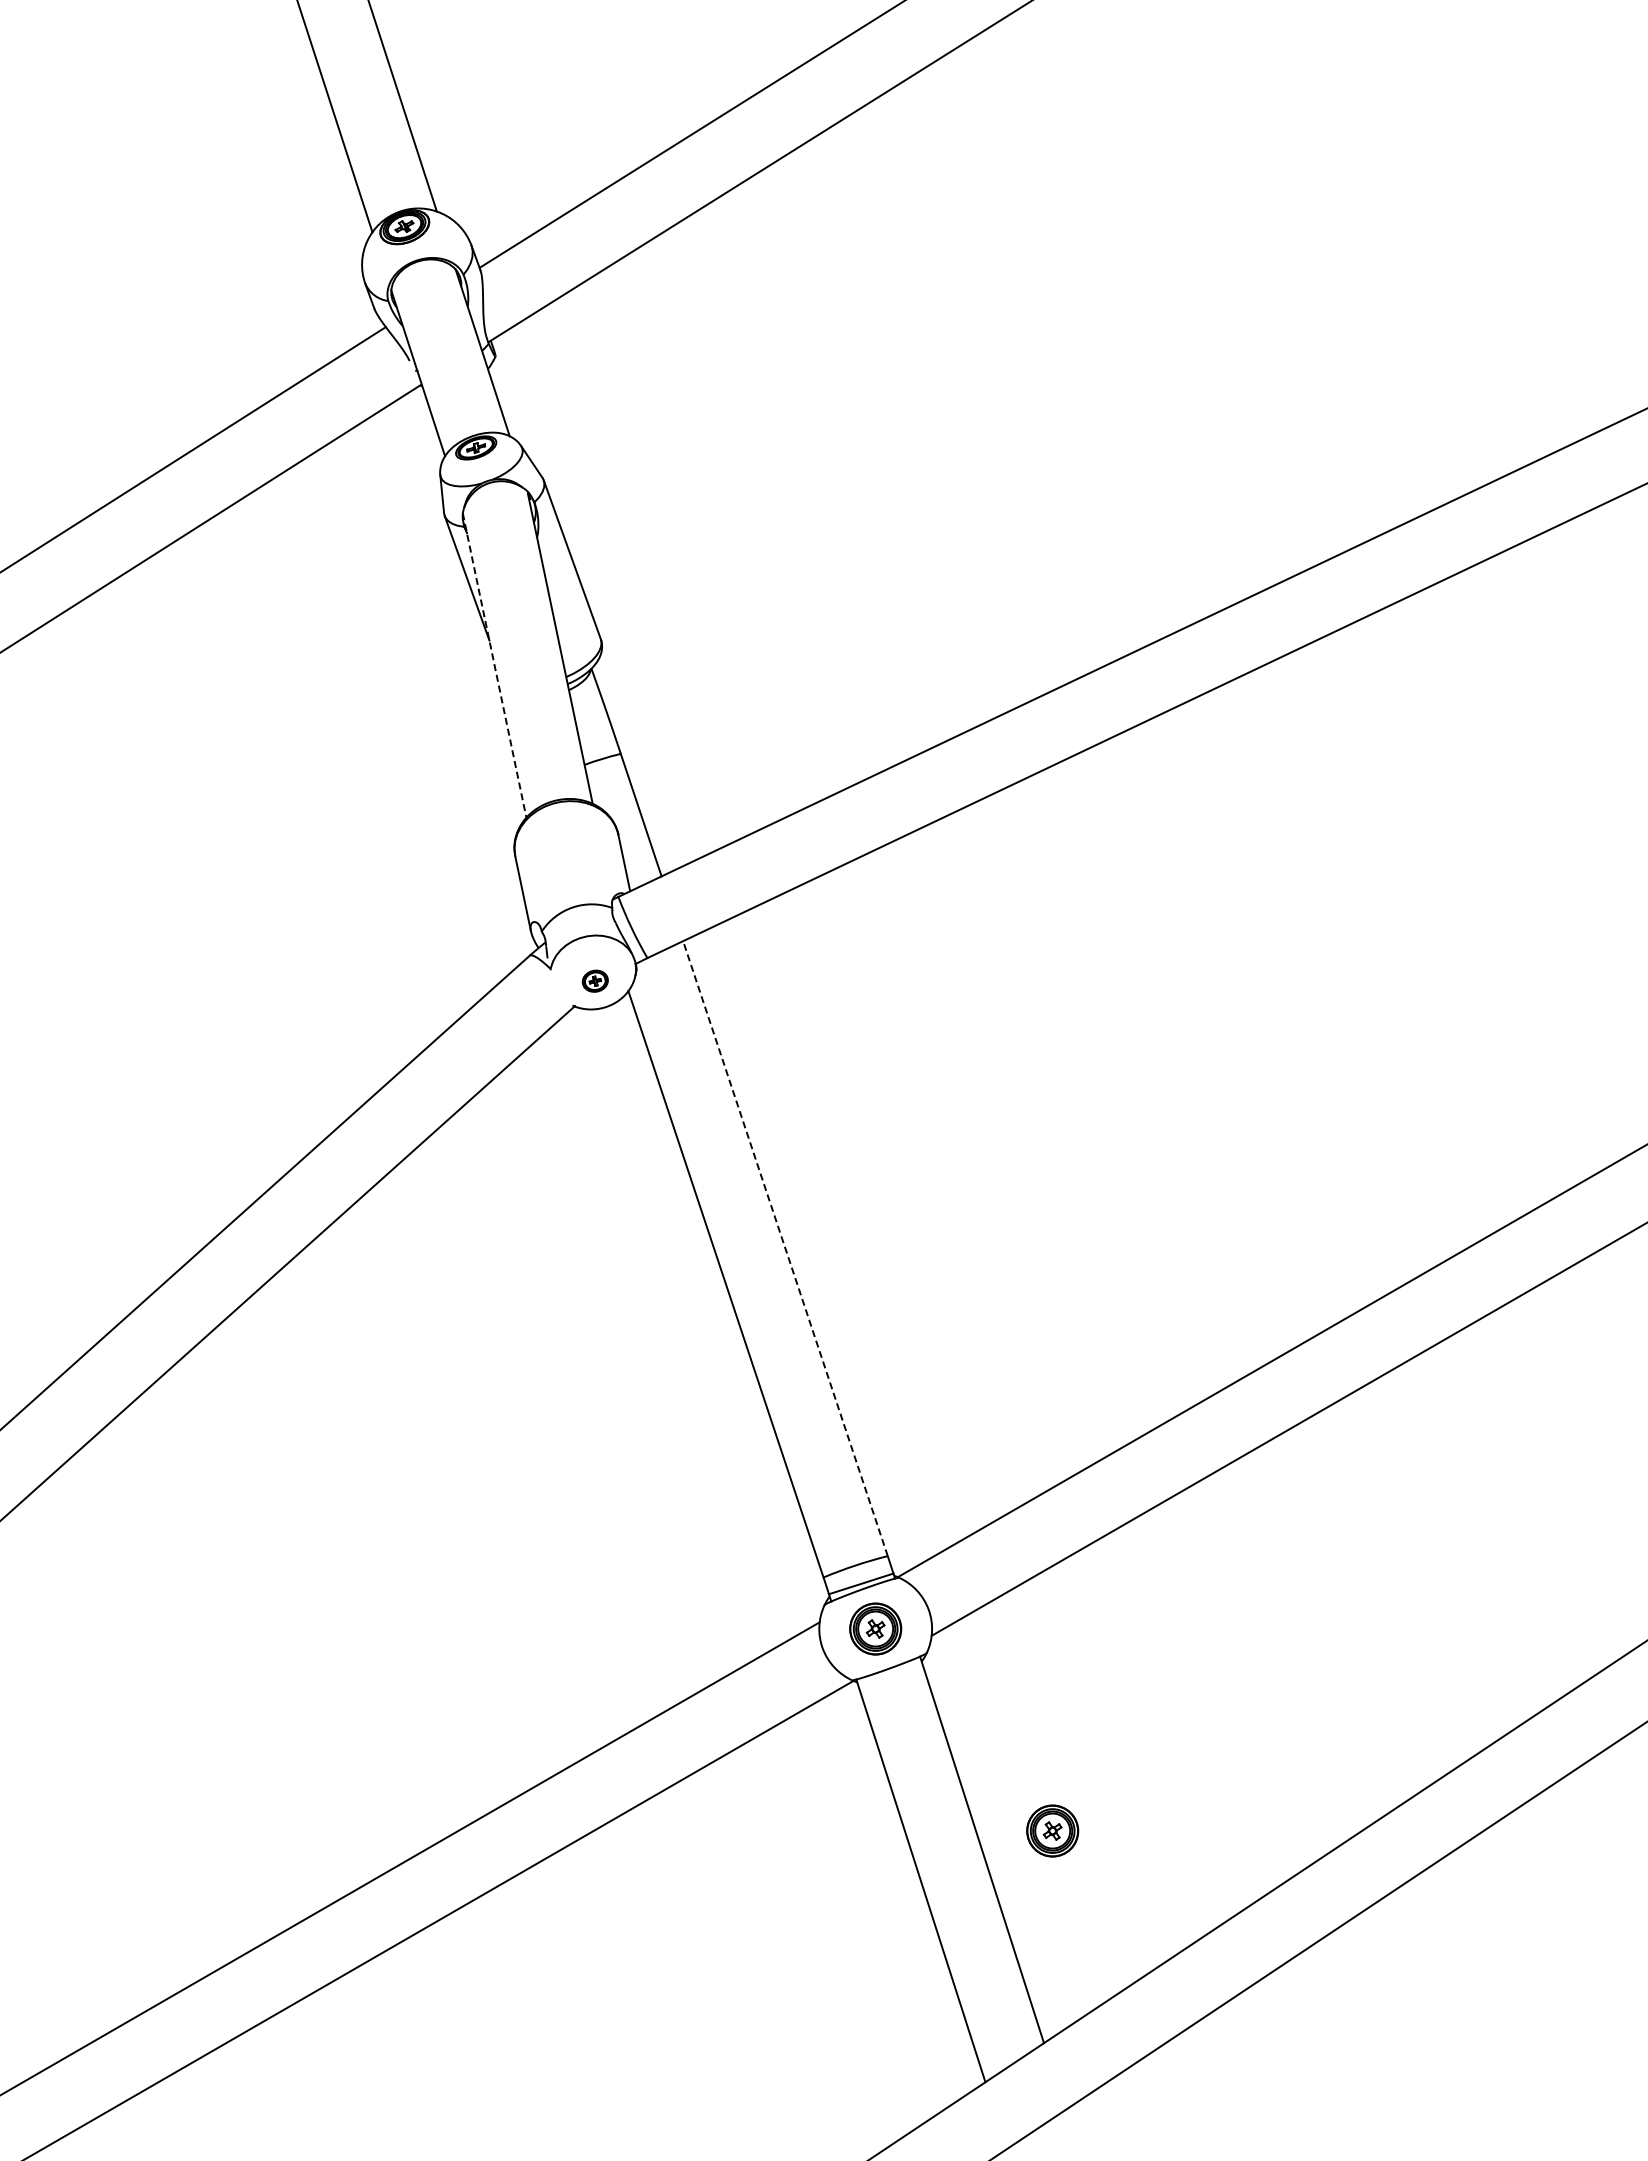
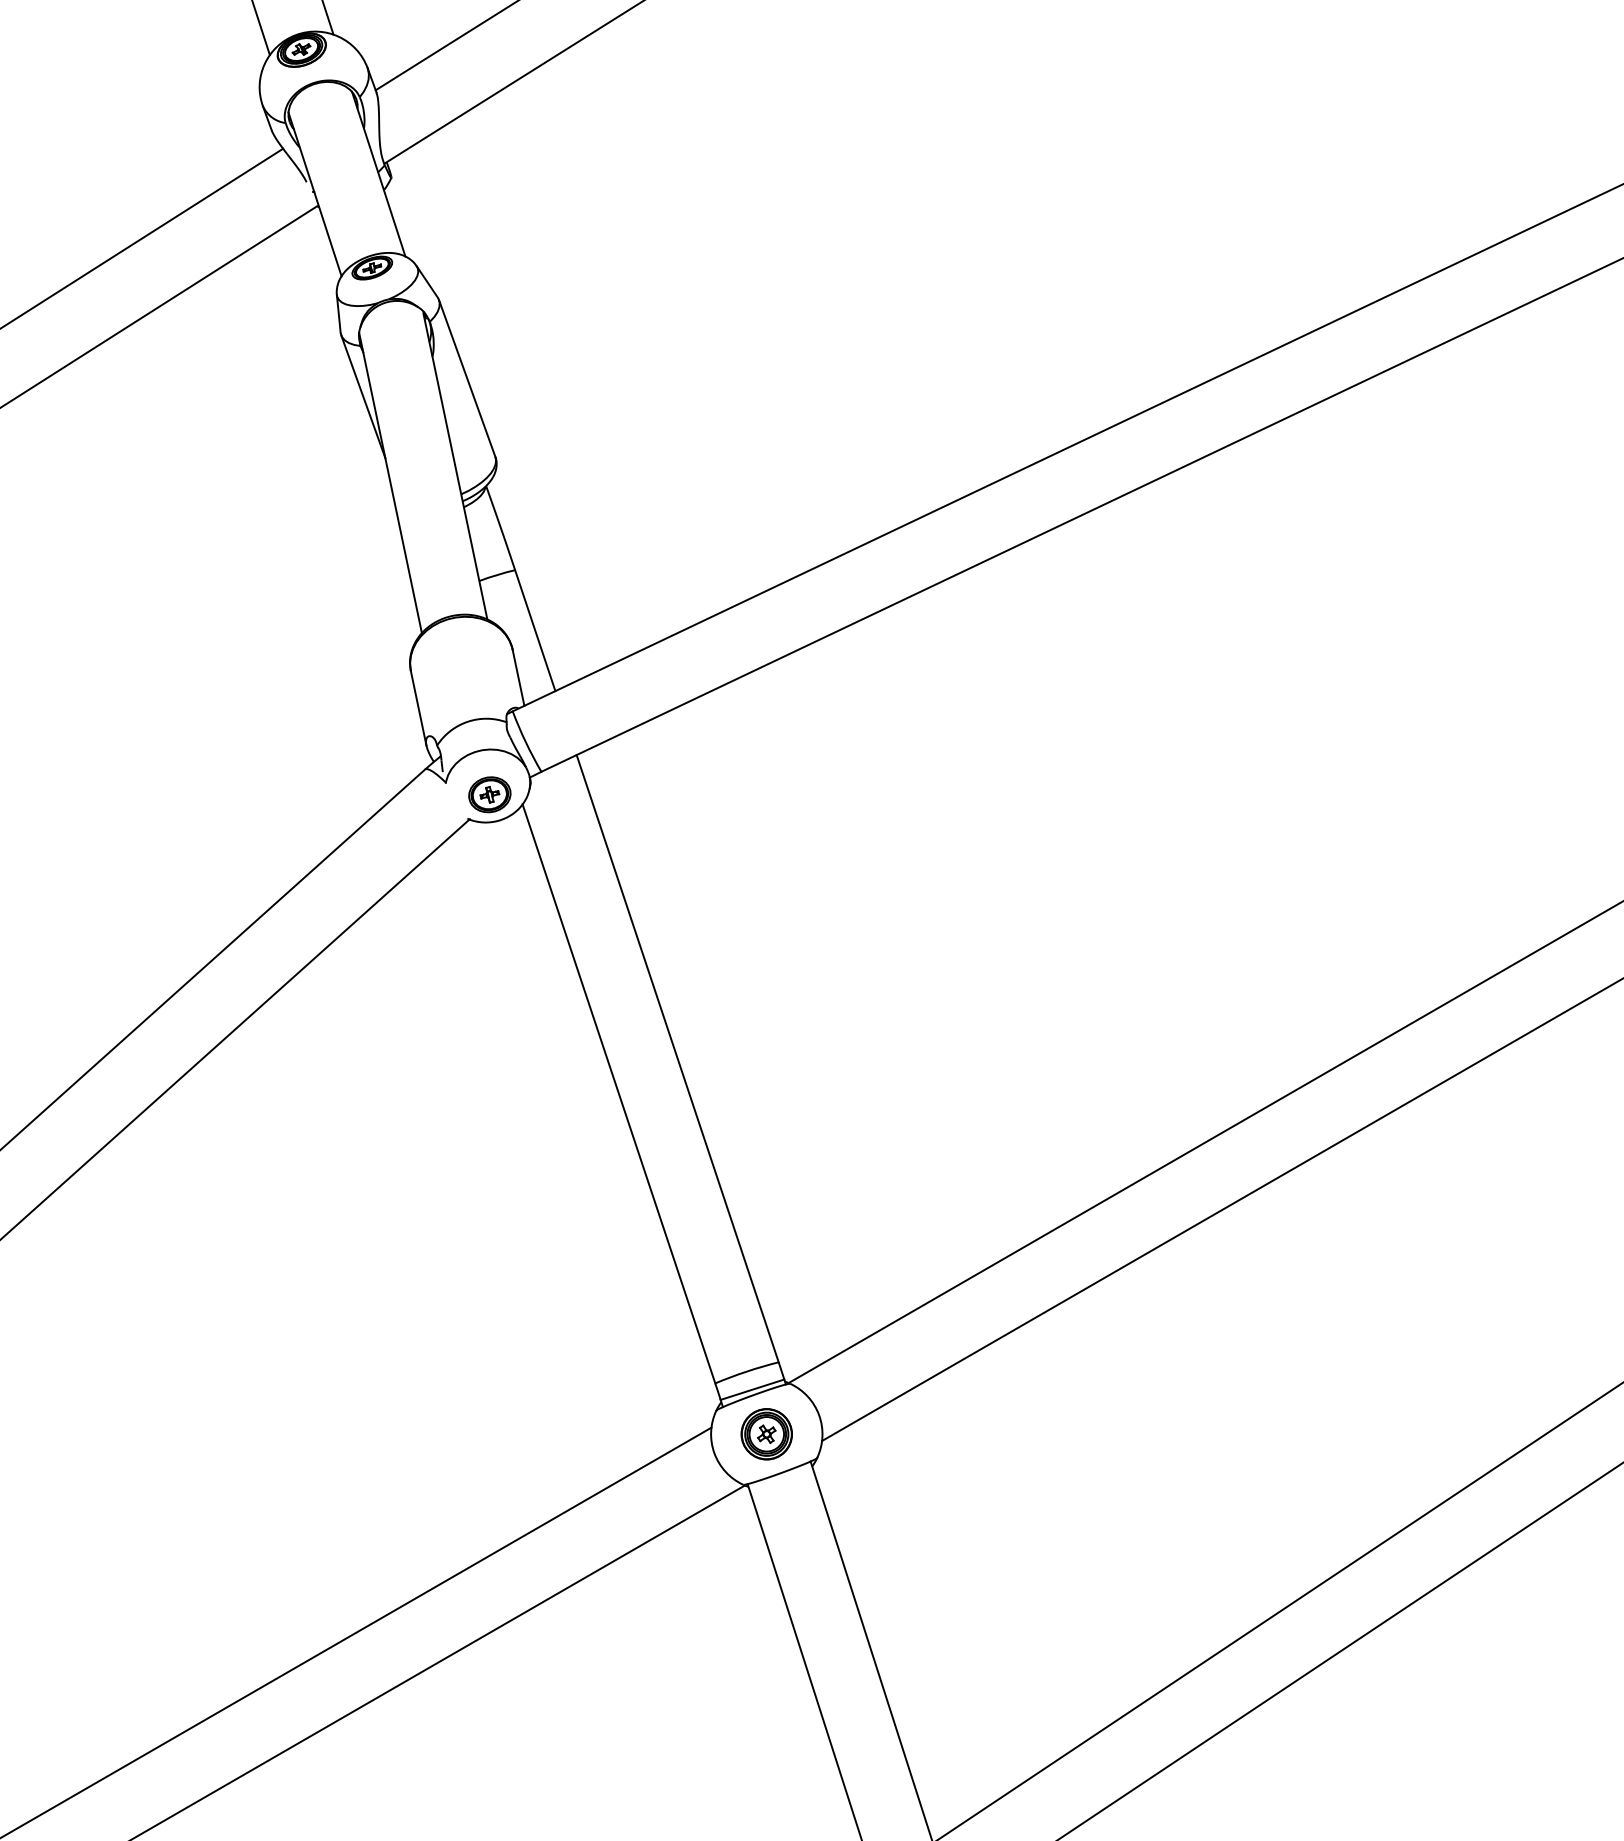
line: (494, 666) -> (390, 483), dashed -> solid
part: (595, 980) -> (490, 793), size x1.67
line: (785, 1248) -> (677, 1058), dashed -> solid
part: (1052, 1830) -> (941, 1633), removed

